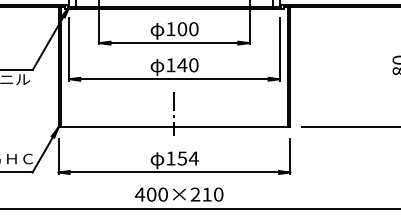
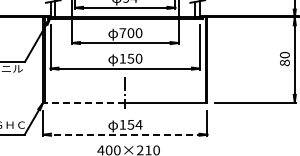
text: (170, 28) -> (122, 32), 100 -> 700
text: (181, 64) -> (130, 58), 140 -> 150
line: (115, 127) -> (83, 102), solid -> dashed
line: (174, 172) -> (125, 134), solid -> dashed

